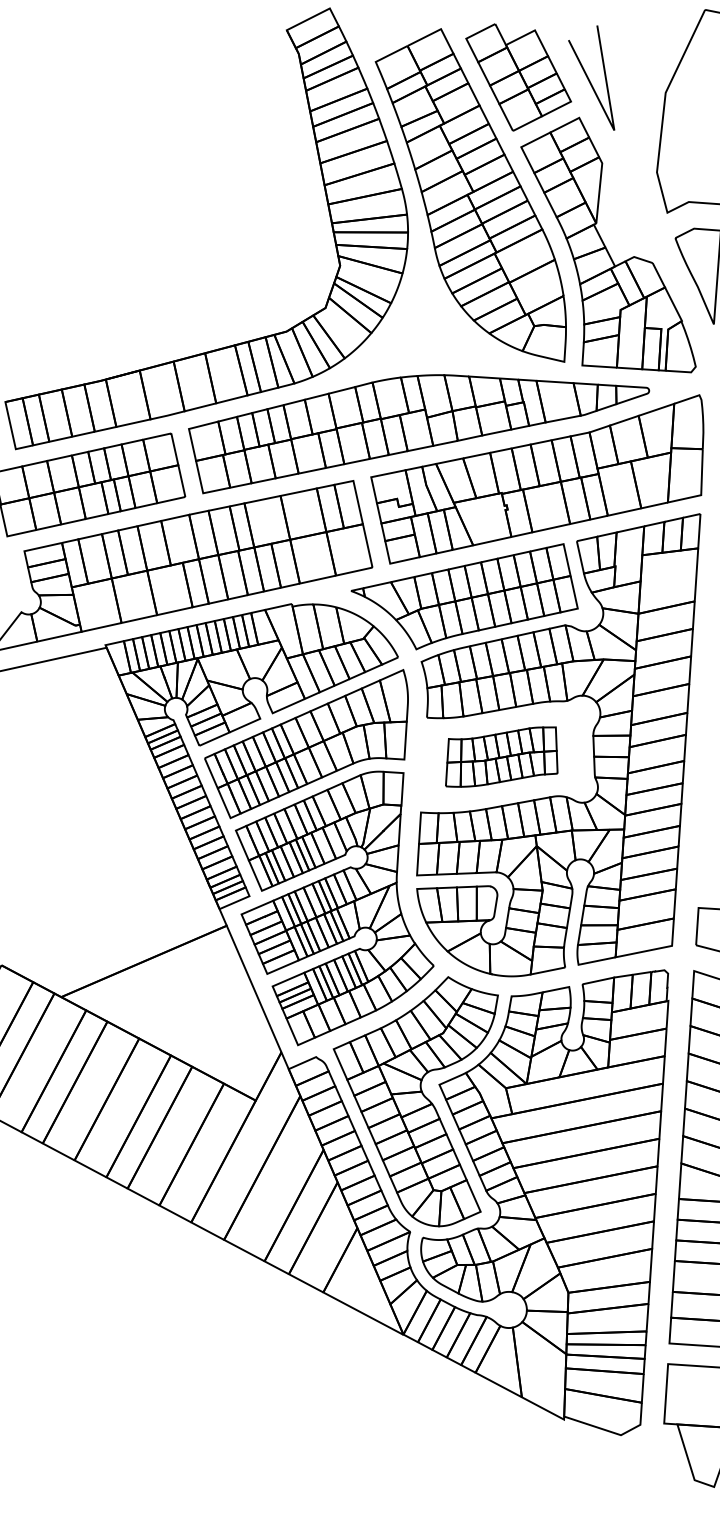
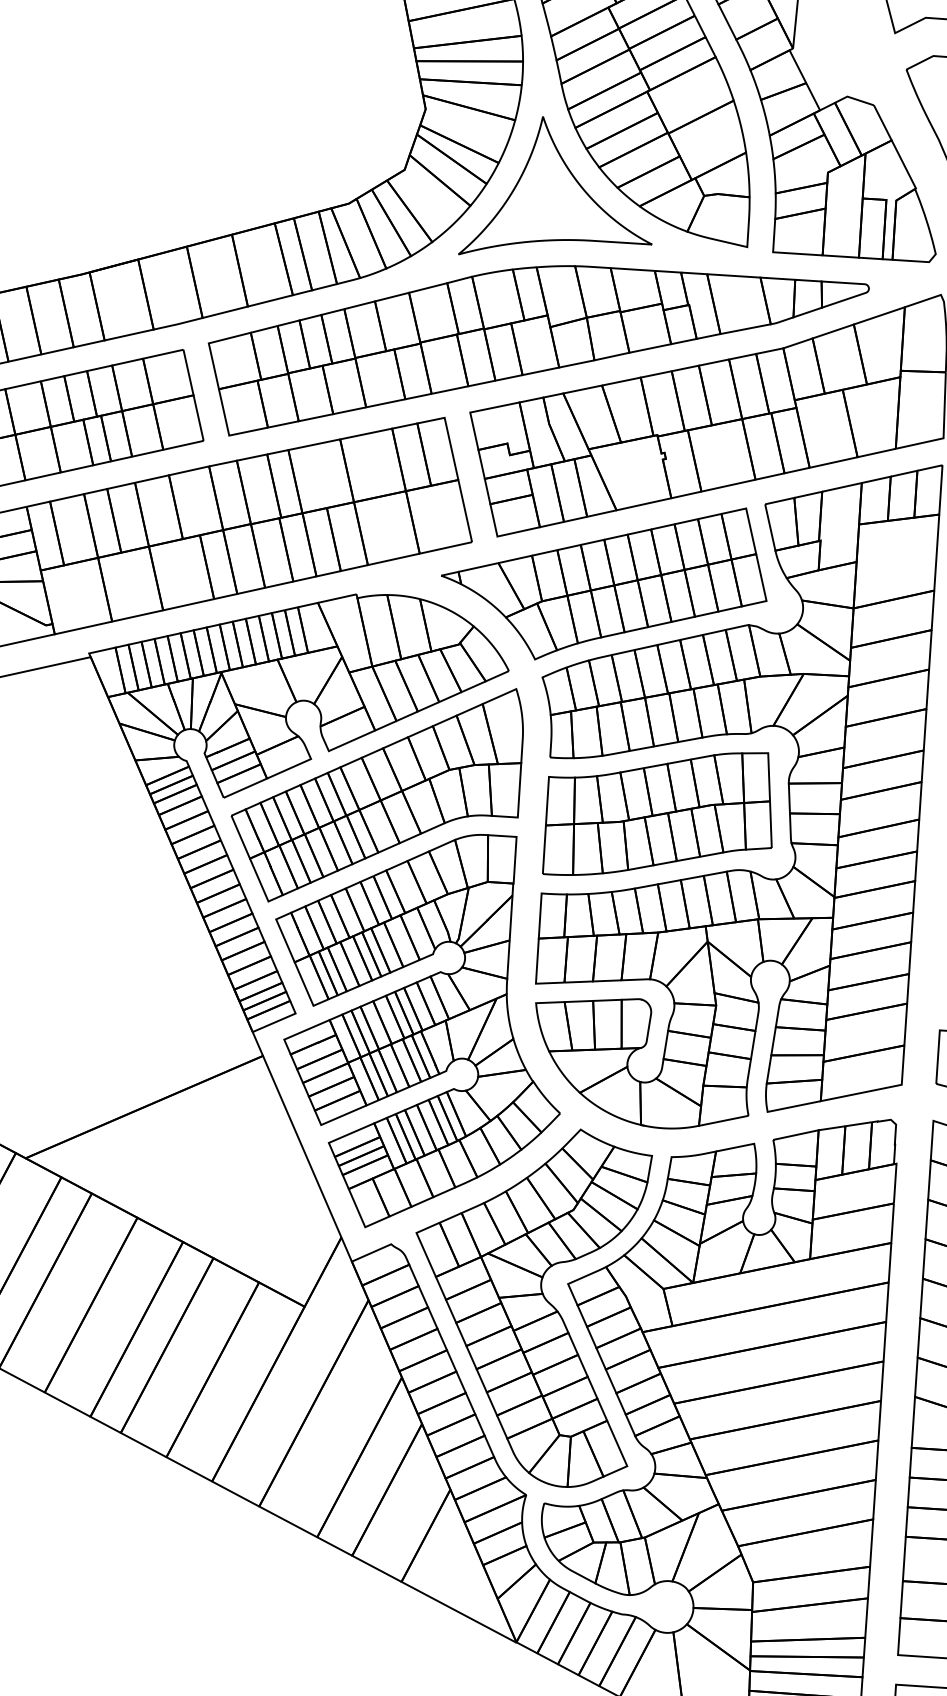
part: (430, 318) -> (555, 184), added
part: (501, 756) -> (657, 813), size x1.43

